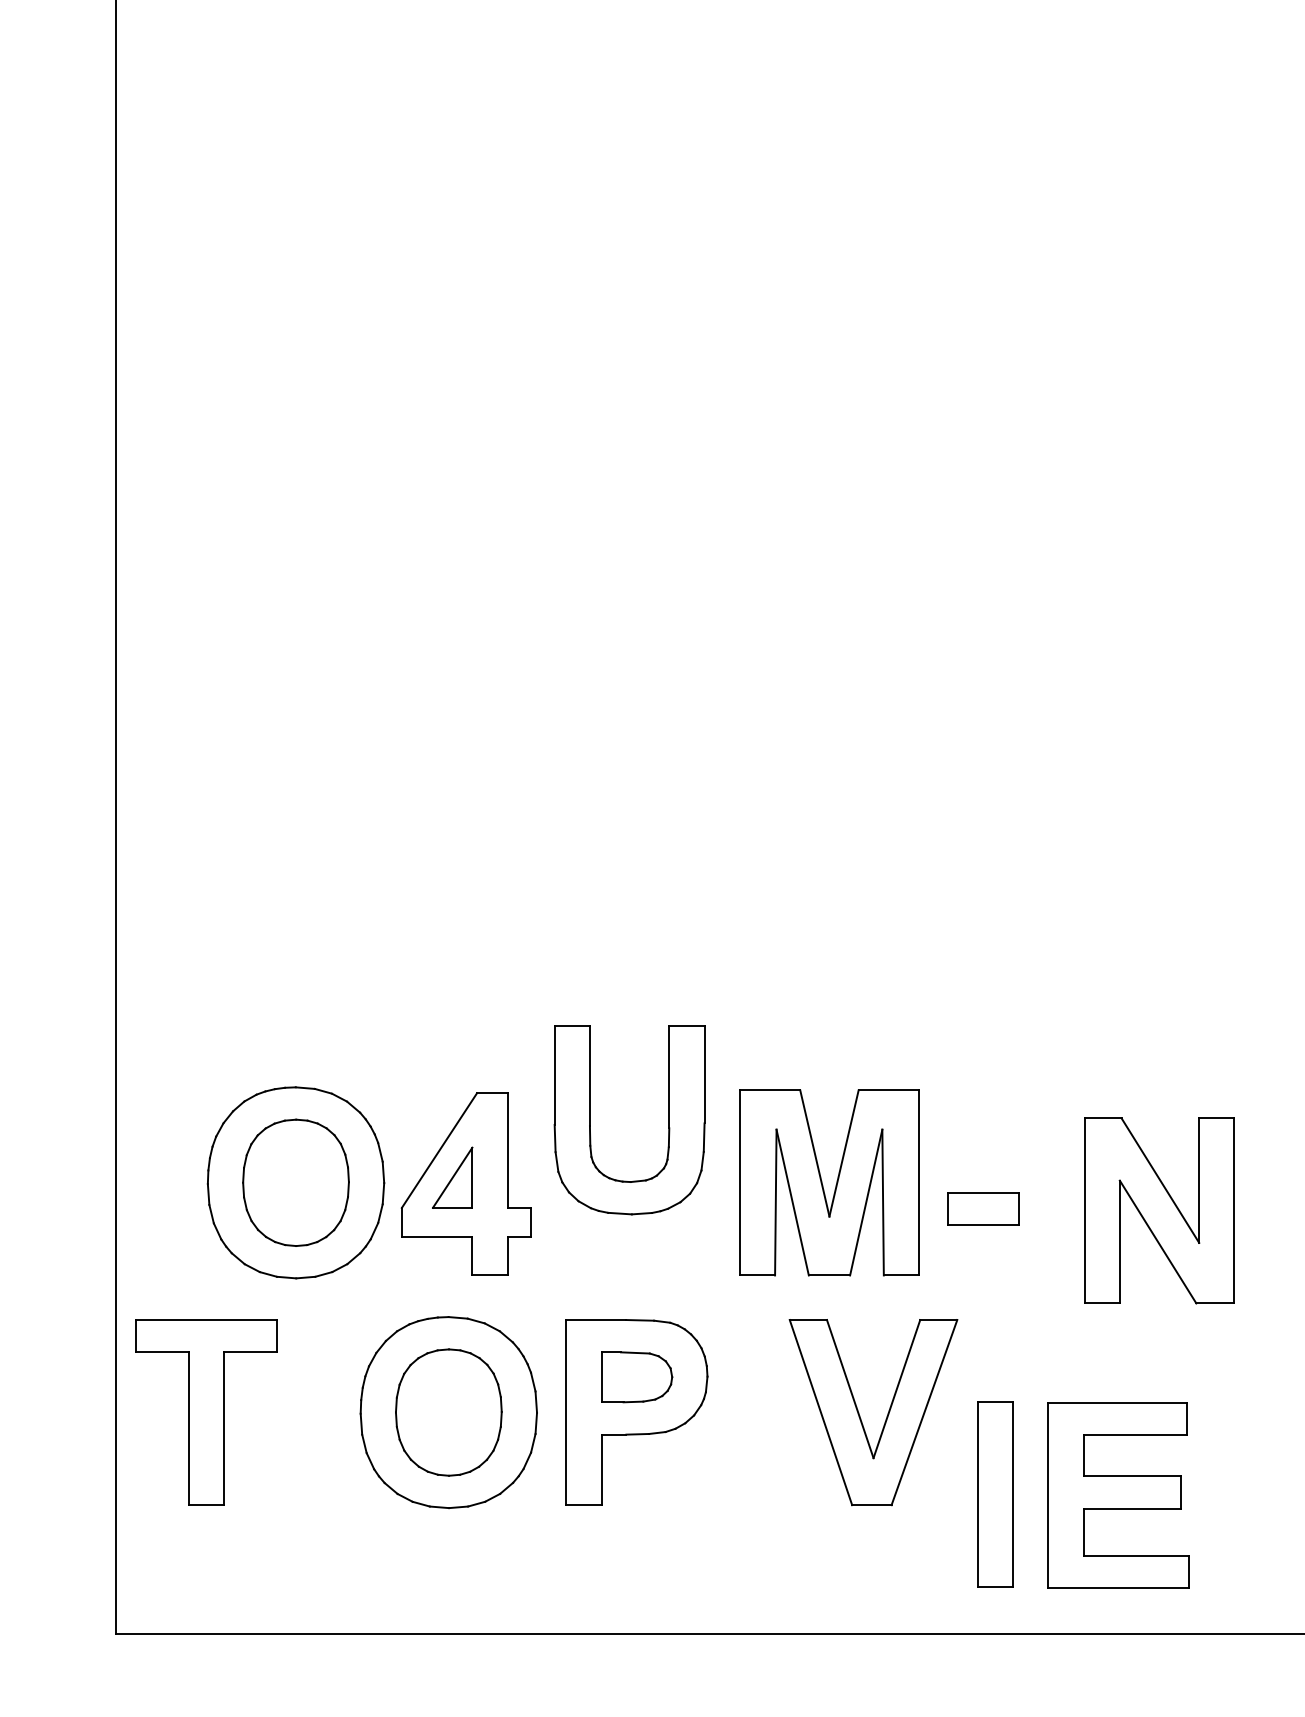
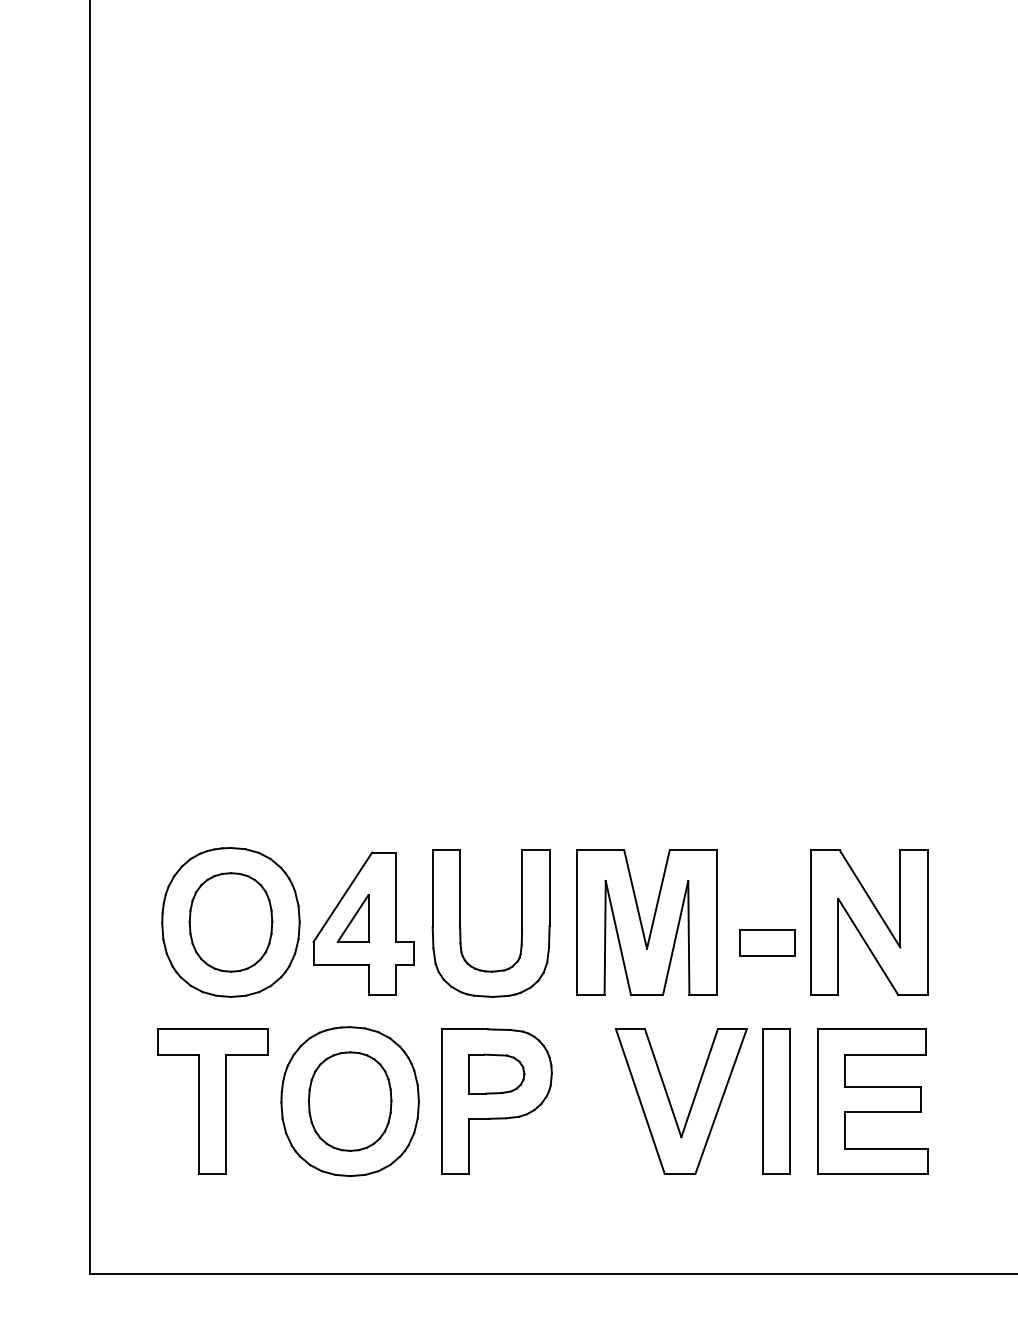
part: (590, 1120) -> (460, 923), moved
part: (1159, 1210) -> (869, 922), moved
part: (206, 1412) -> (212, 1101), moved
part: (995, 1494) -> (776, 1101), moved
part: (1118, 1495) -> (872, 1101), moved

